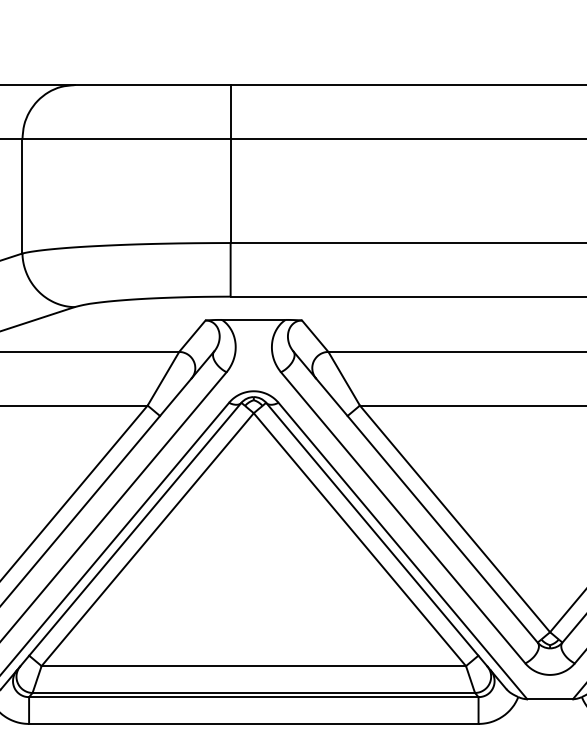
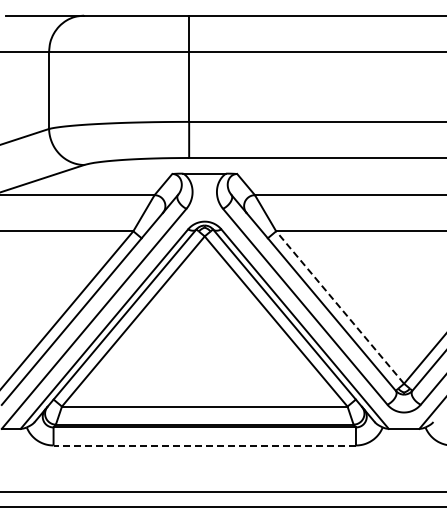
line: (455, 518) -> (340, 307), solid -> dashed
line: (253, 723) -> (204, 445), solid -> dashed

